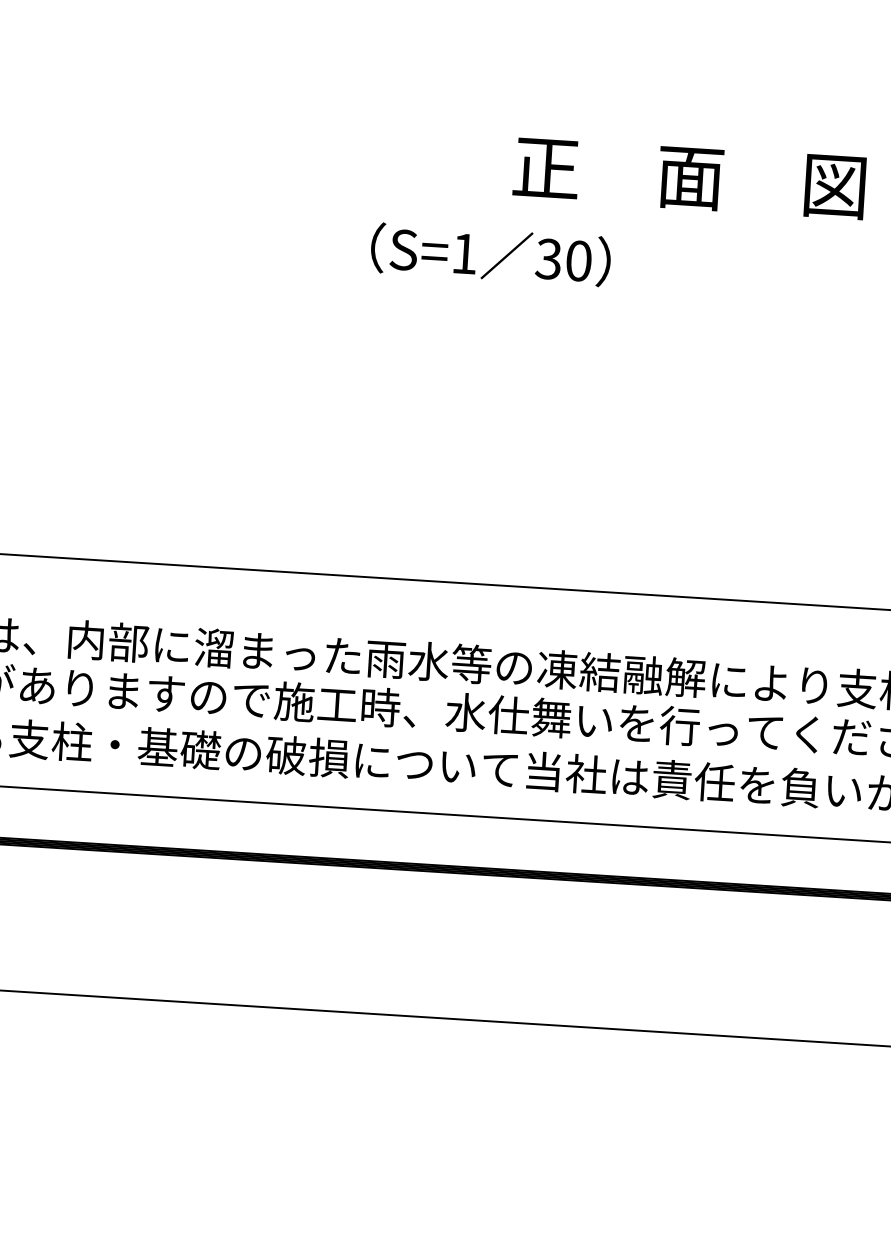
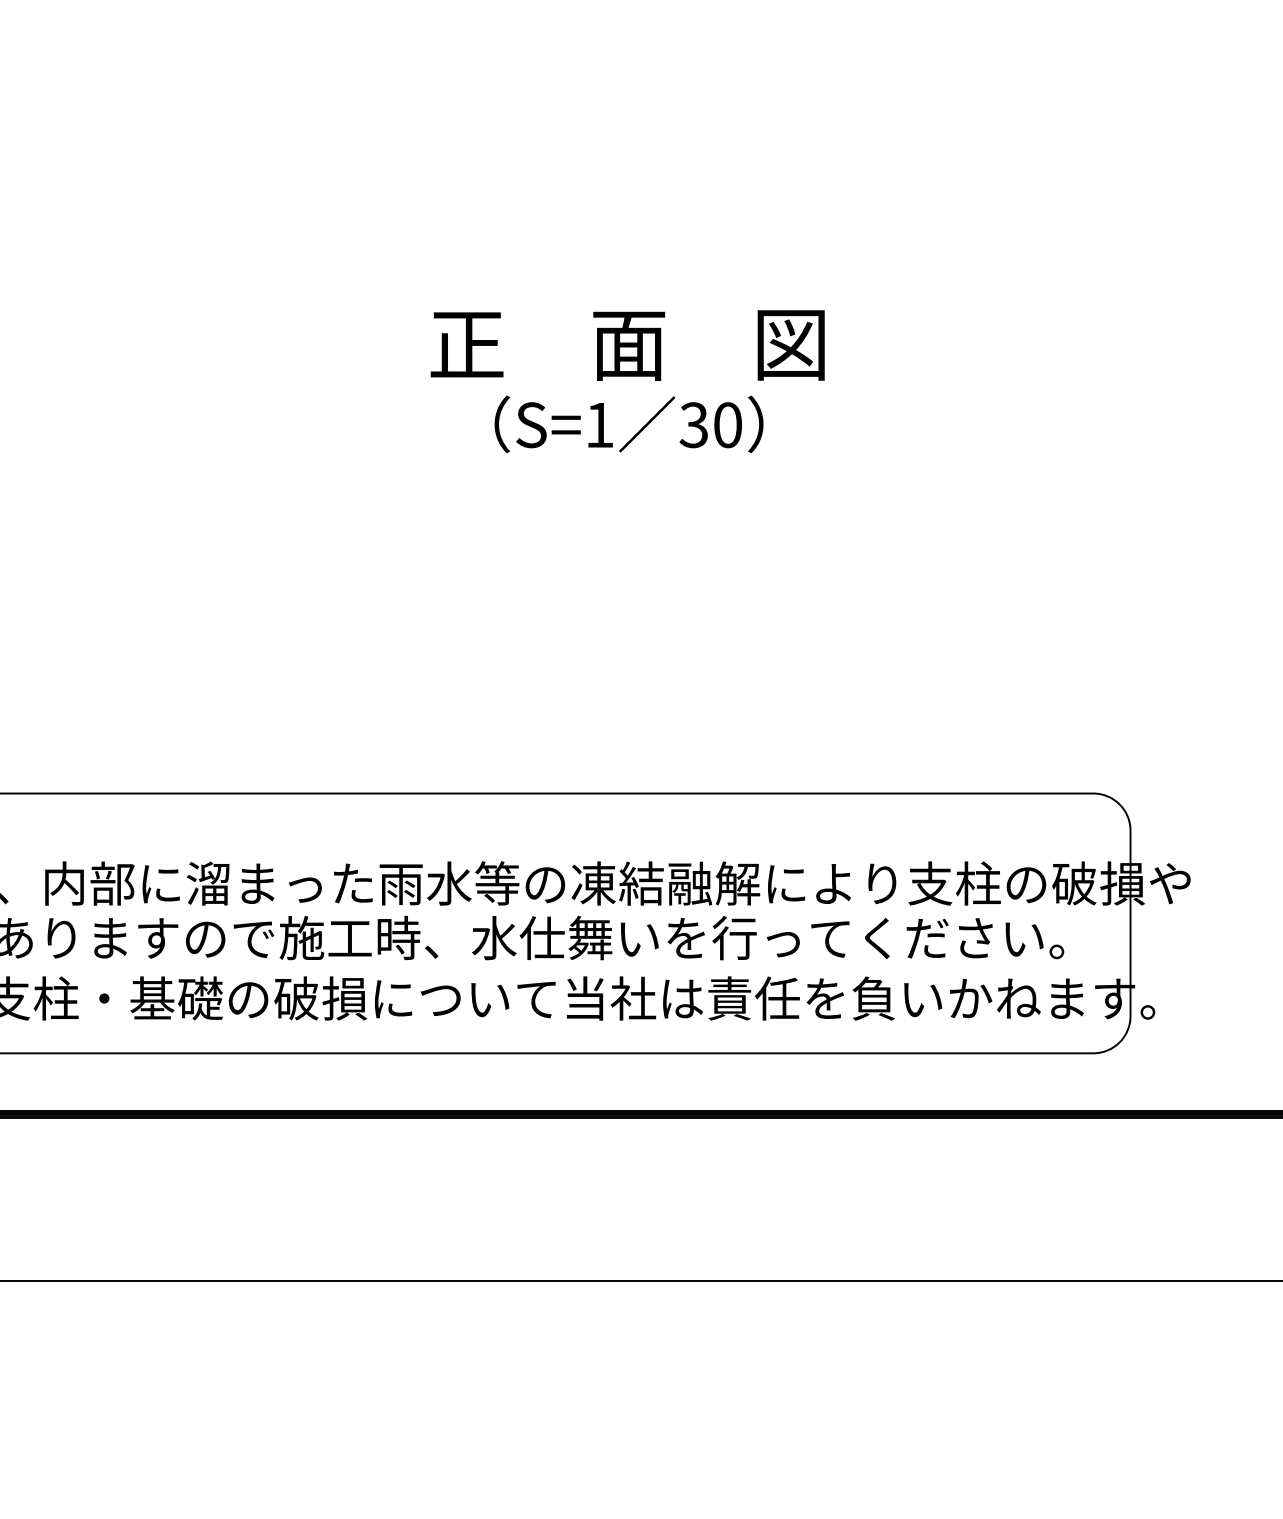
text: (689, 177) -> (627, 345), moved
text: (490, 254) -> (628, 424), moved

